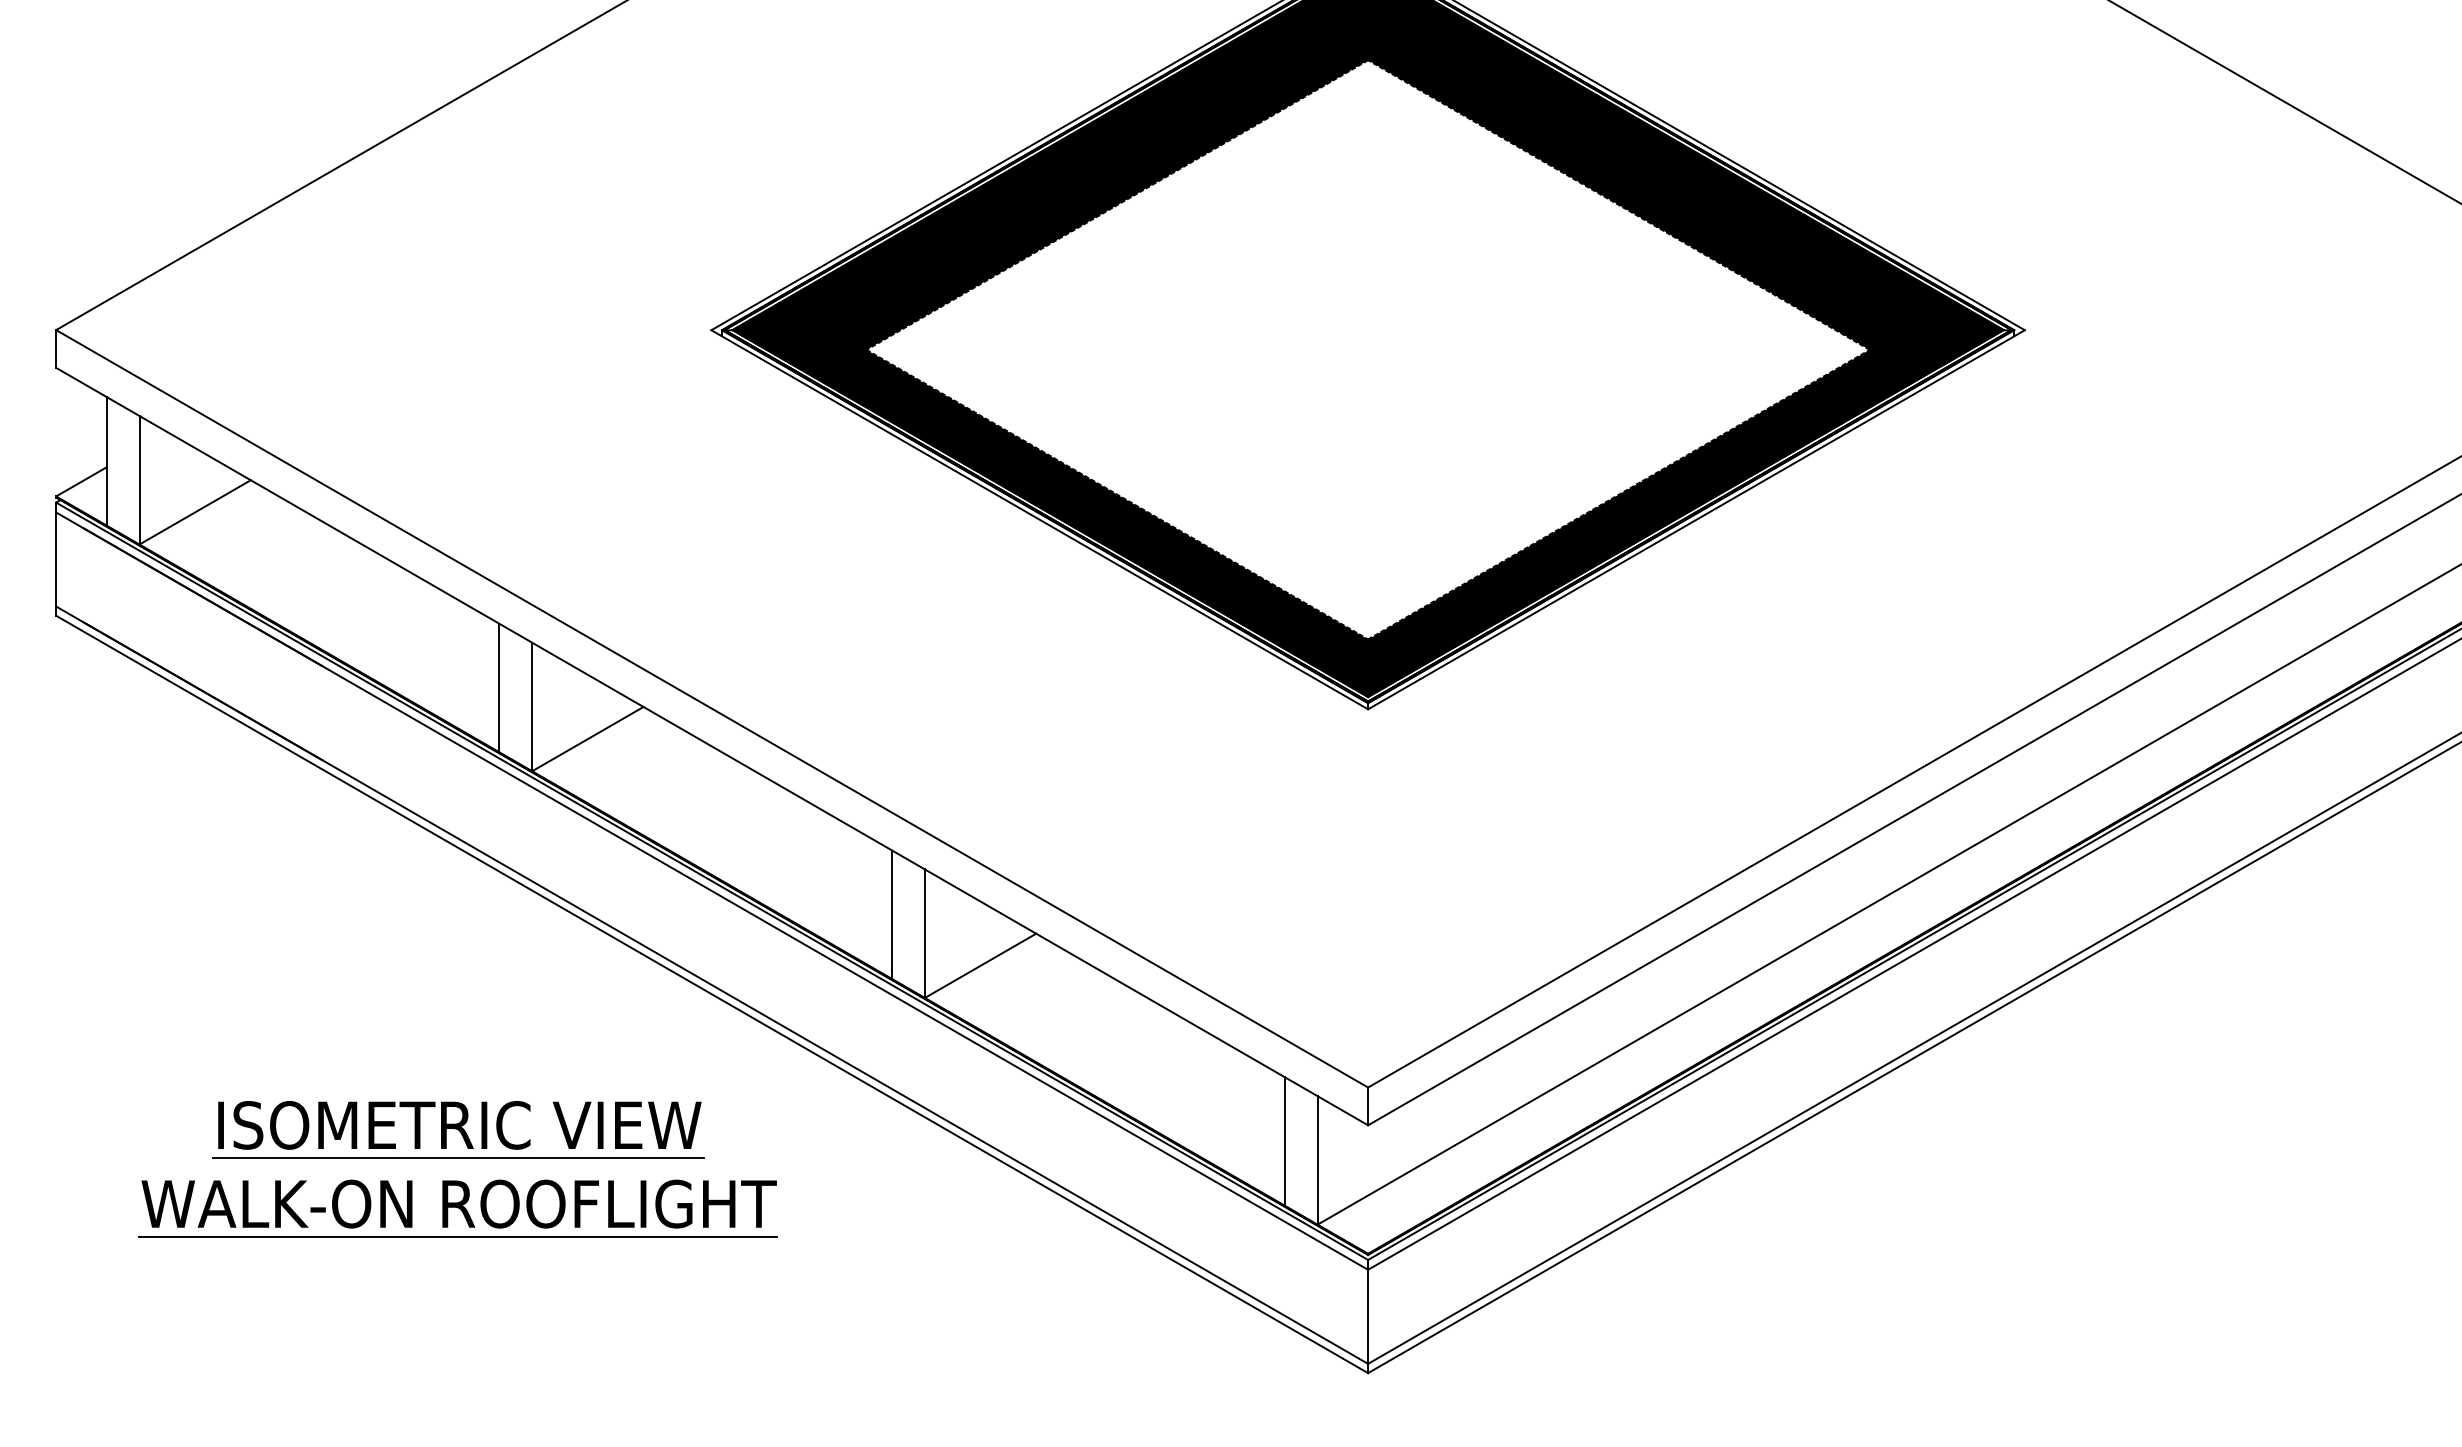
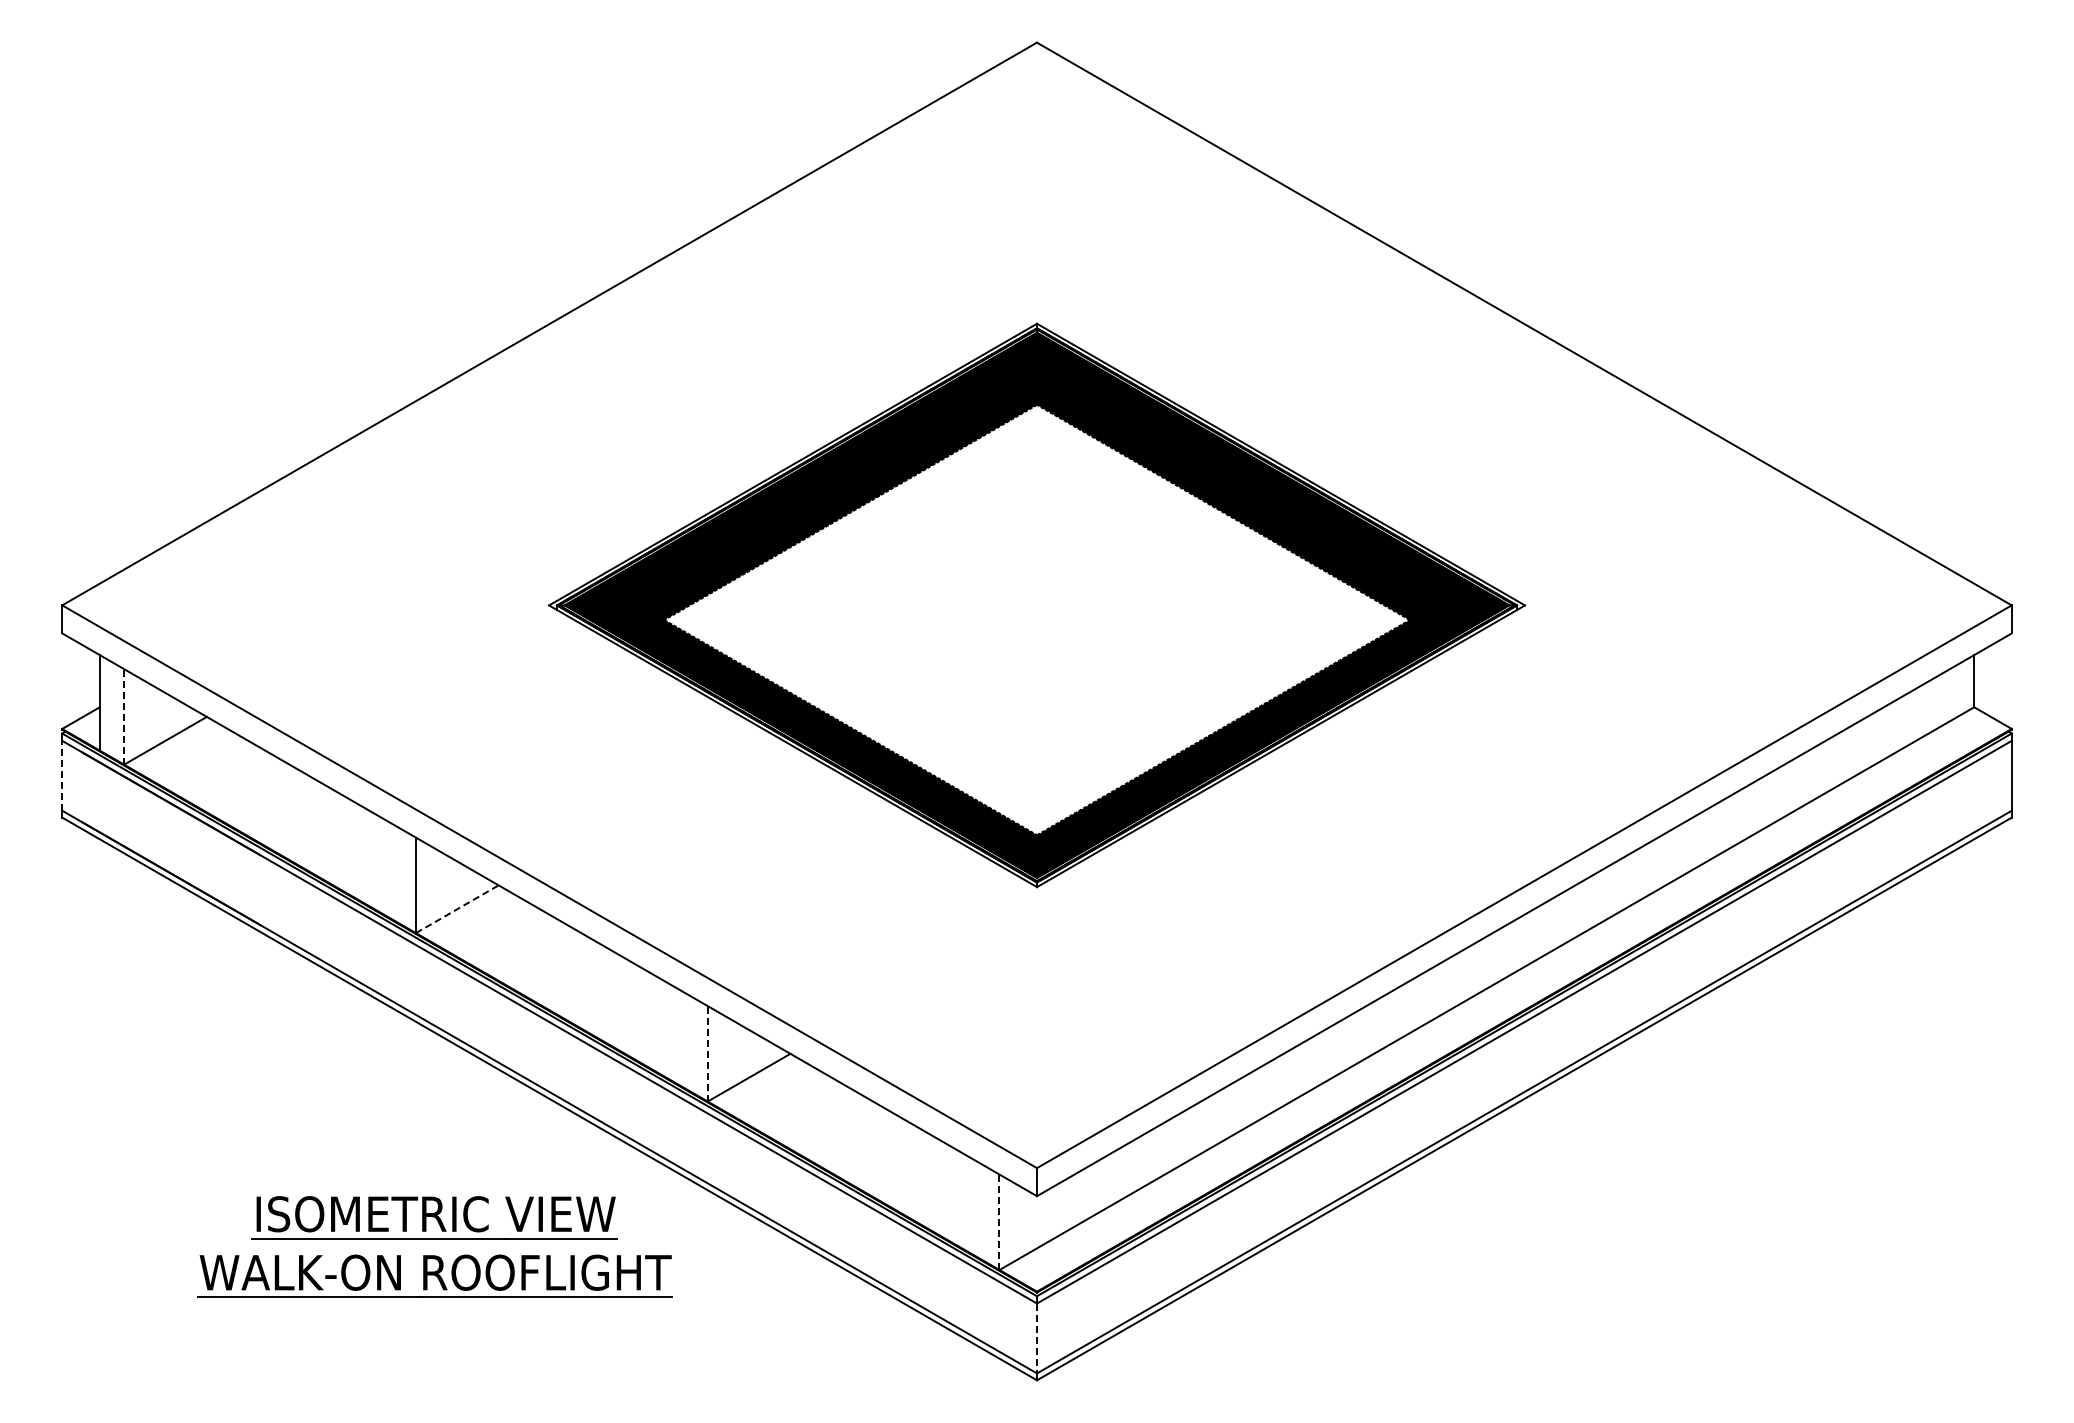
line: (139, 479) -> (124, 716), solid -> dashed
line: (56, 559) -> (62, 775), solid -> dashed
line: (499, 688) -> (391, 871), removed
line: (588, 739) -> (457, 909), solid -> dashed
line: (892, 914) -> (683, 1039), removed
line: (924, 933) -> (707, 1053), solid -> dashed
line: (1285, 1141) -> (975, 1208), removed
part: (457, 1159) -> (434, 1239), moved
line: (1317, 1160) -> (999, 1222), solid -> dashed
line: (1368, 1316) -> (1037, 1338), solid -> dashed

